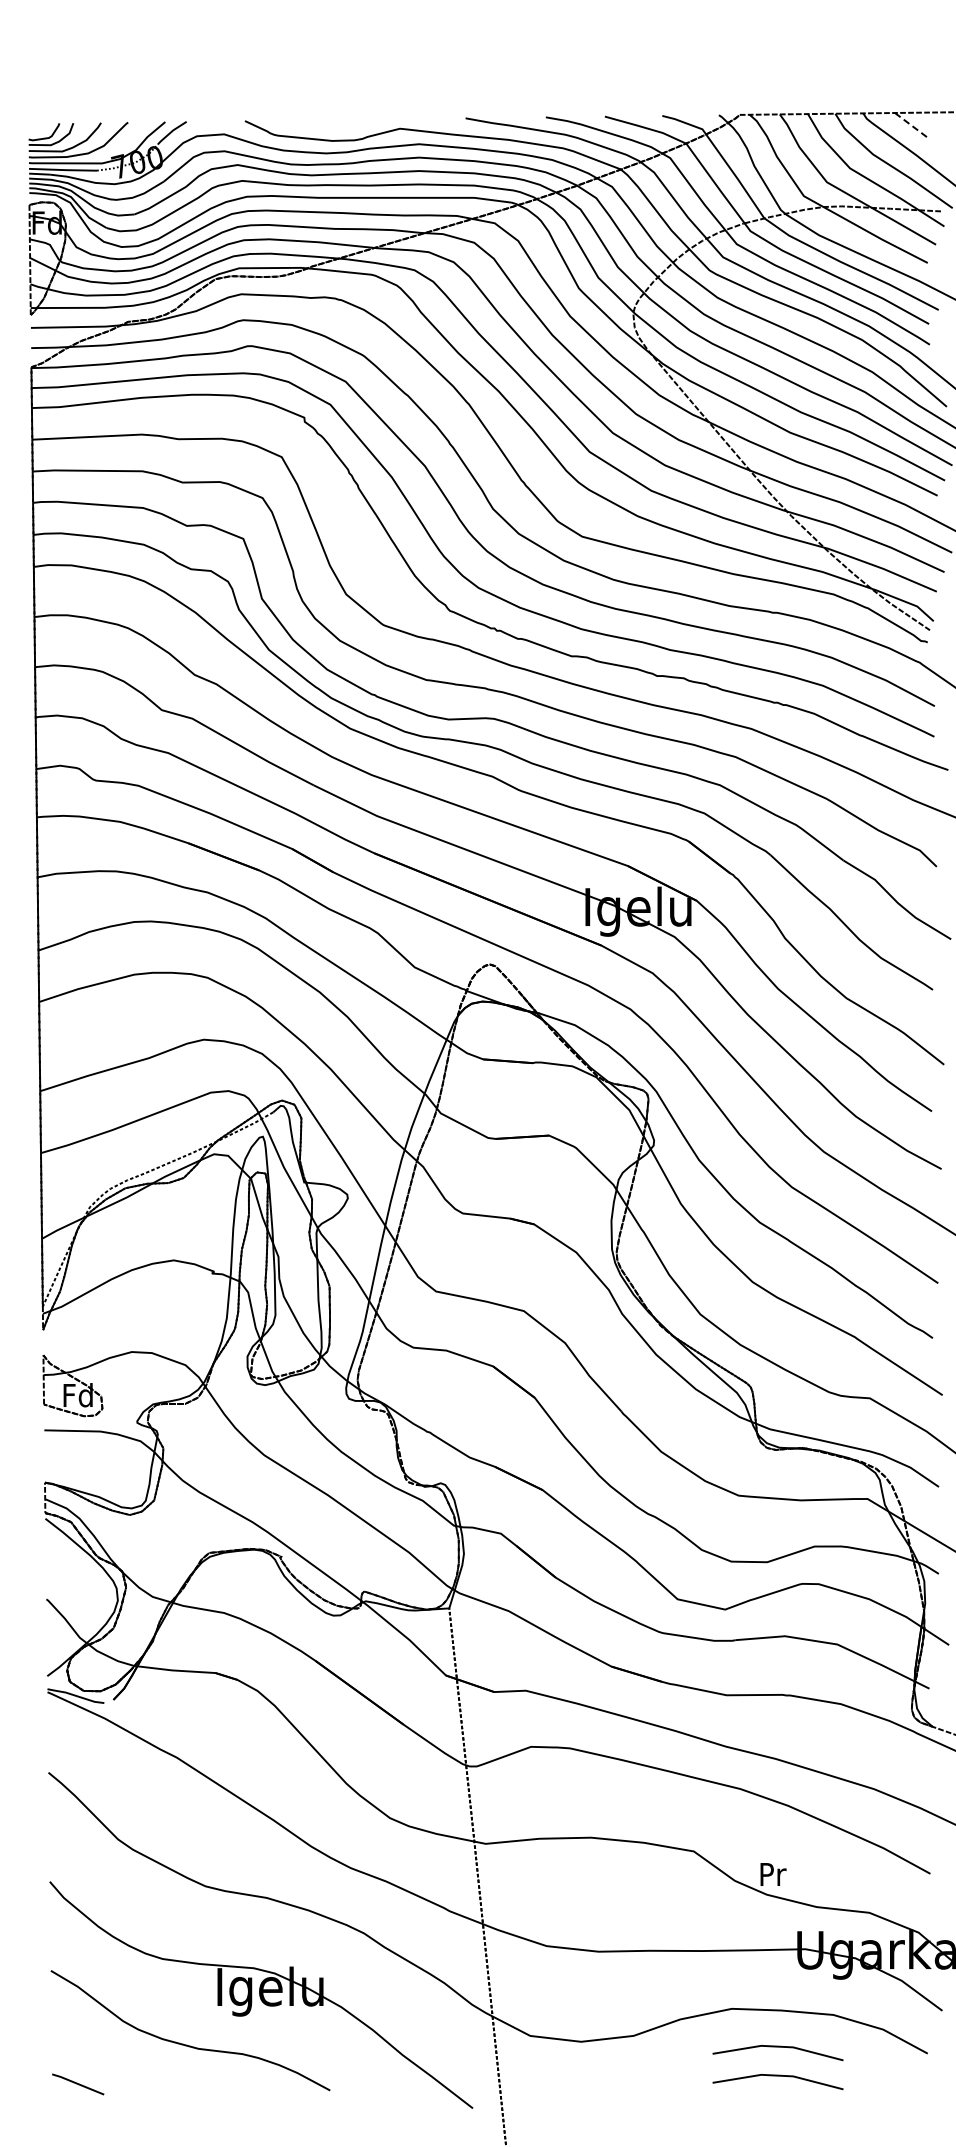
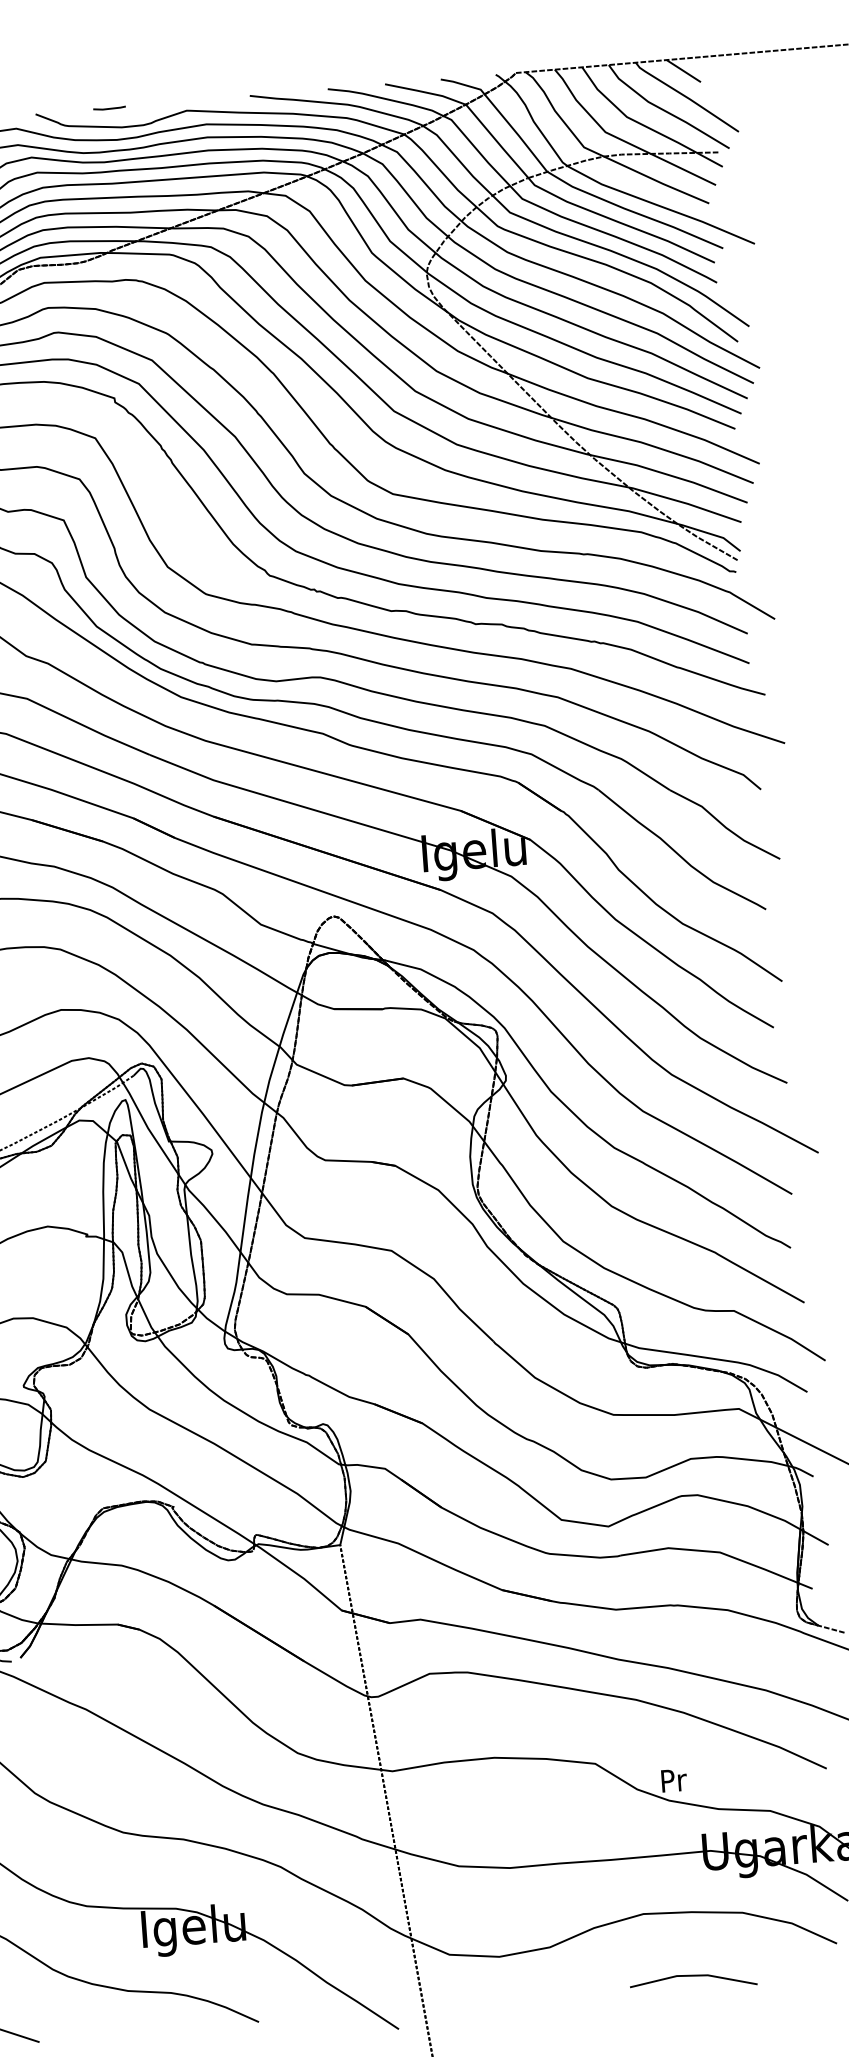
line: (320, 120) -> (108, 108), added
line: (911, 125) -> (683, 71), dashed -> solid
line: (777, 2047) -> (690, 1948), removed

